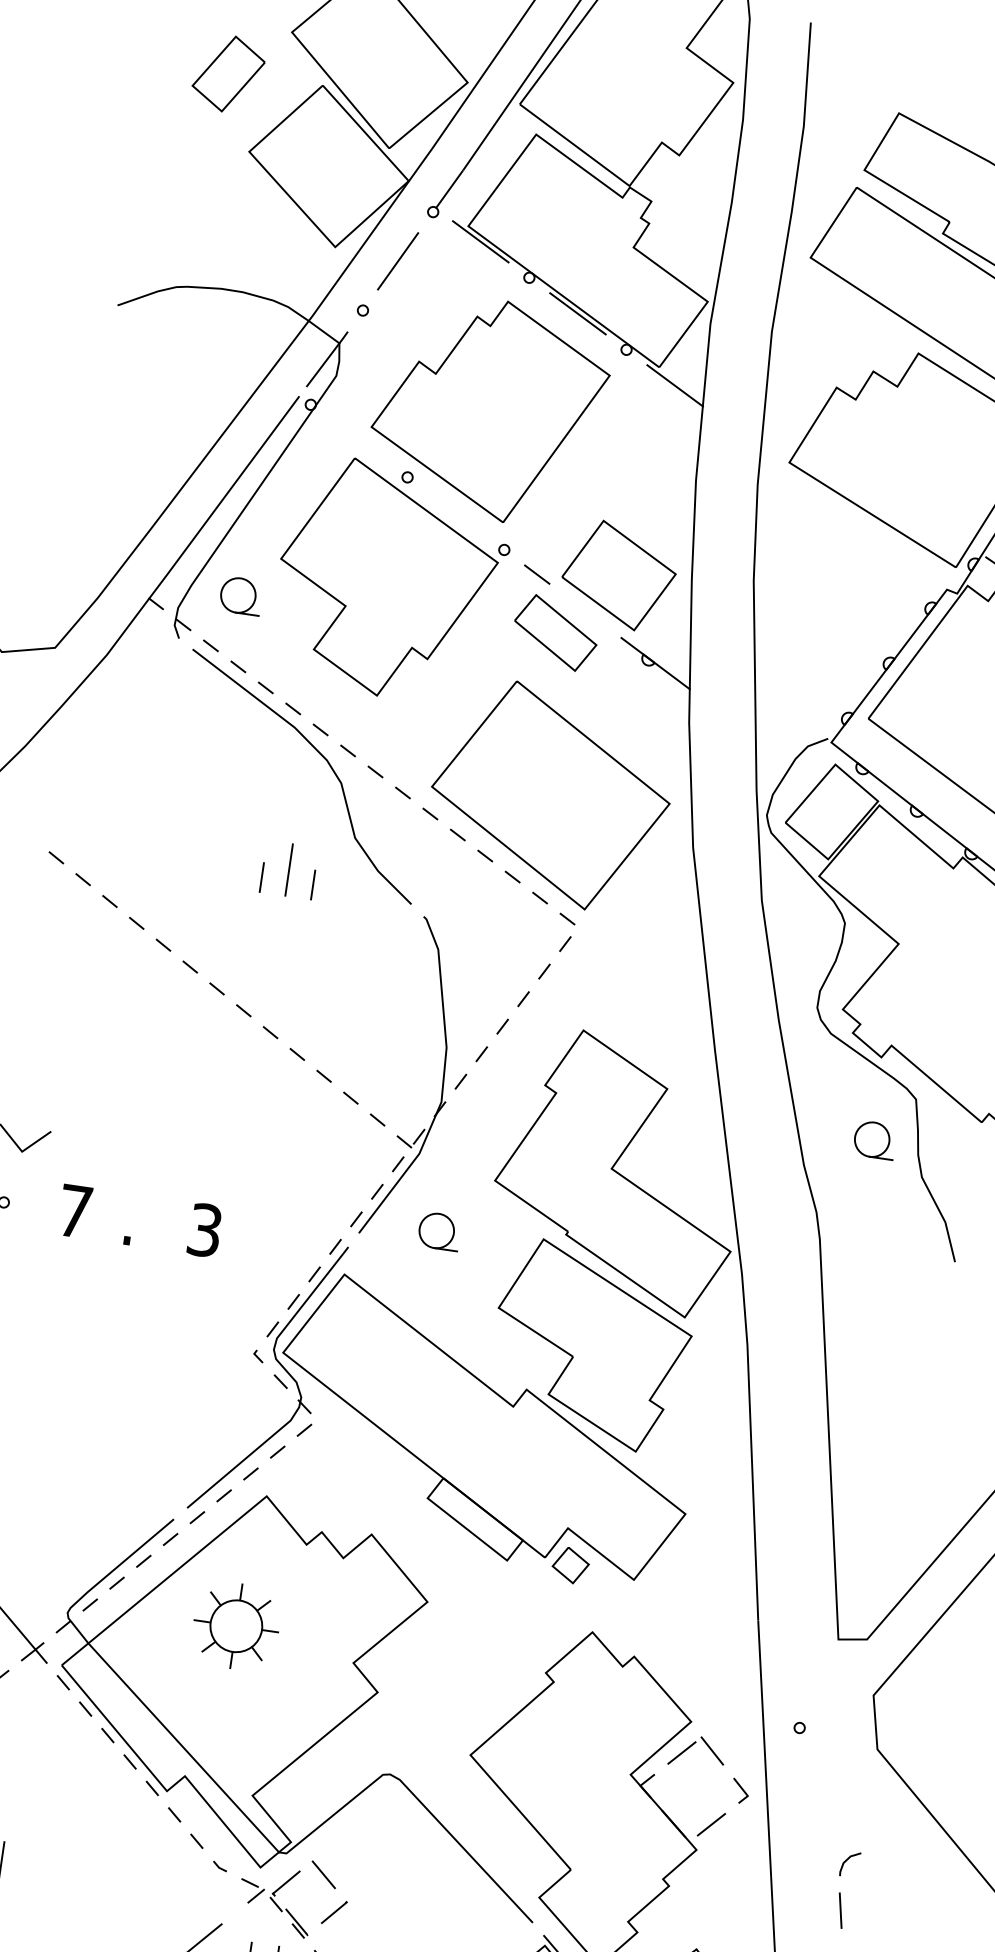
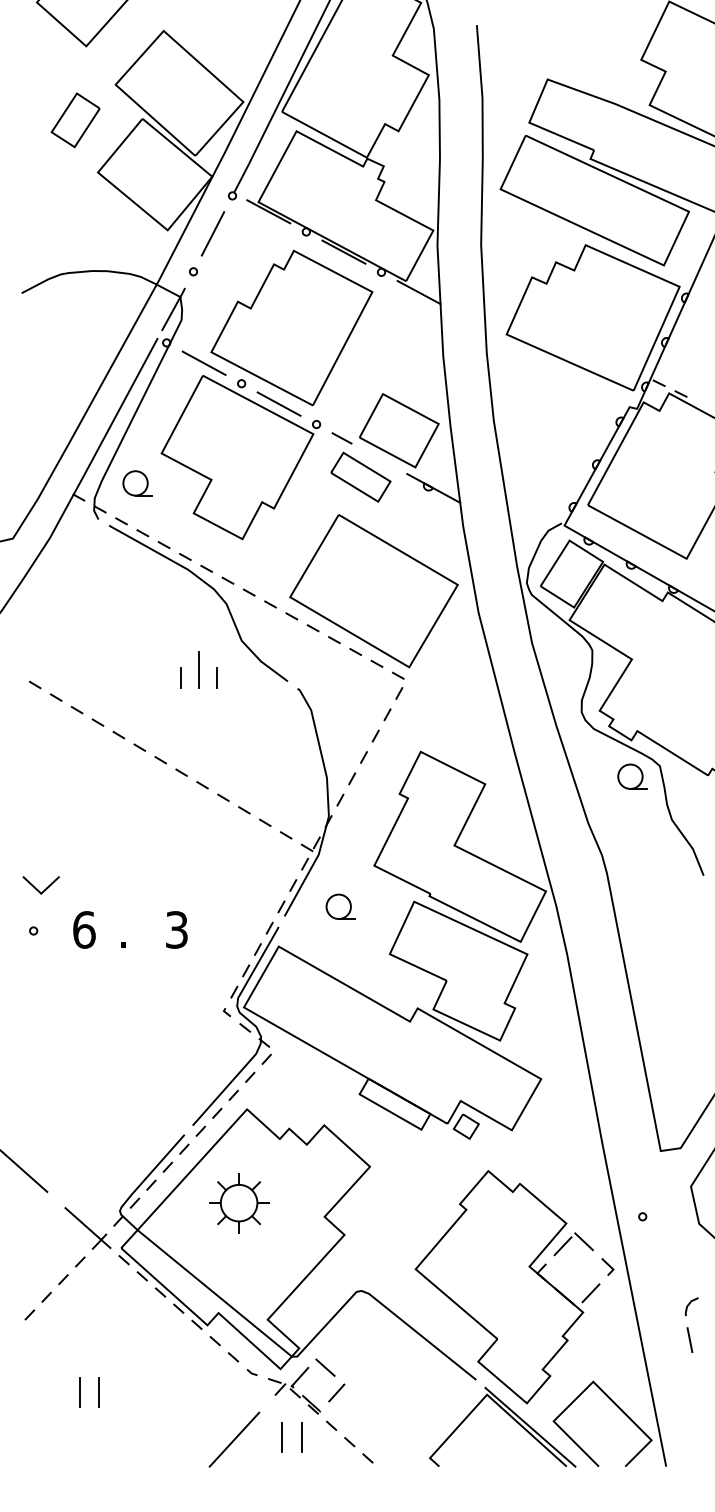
line: (358, 439) -> (203, 362), added
line: (455, 512) -> (278, 403), added
part: (875, 1139) -> (632, 776), moved
text: (75, 1210) -> (84, 929), 7 -> 6

